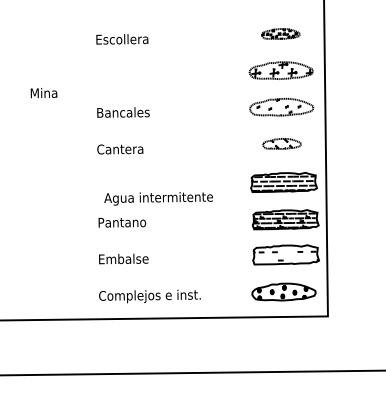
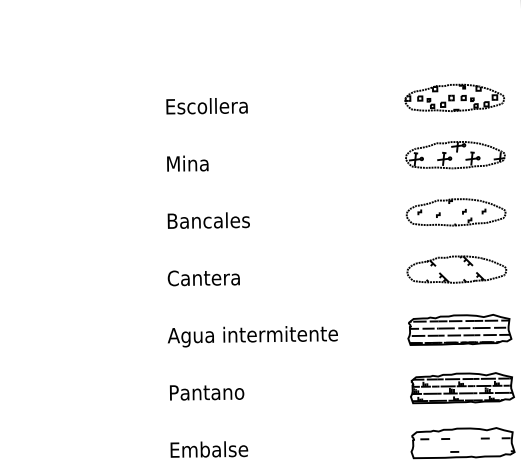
part: (280, 33) -> (454, 97), size x1.67
text: (43, 93) -> (186, 164), moved
part: (281, 143) -> (455, 269), size x1.67
text: (158, 198) -> (252, 336), moved

